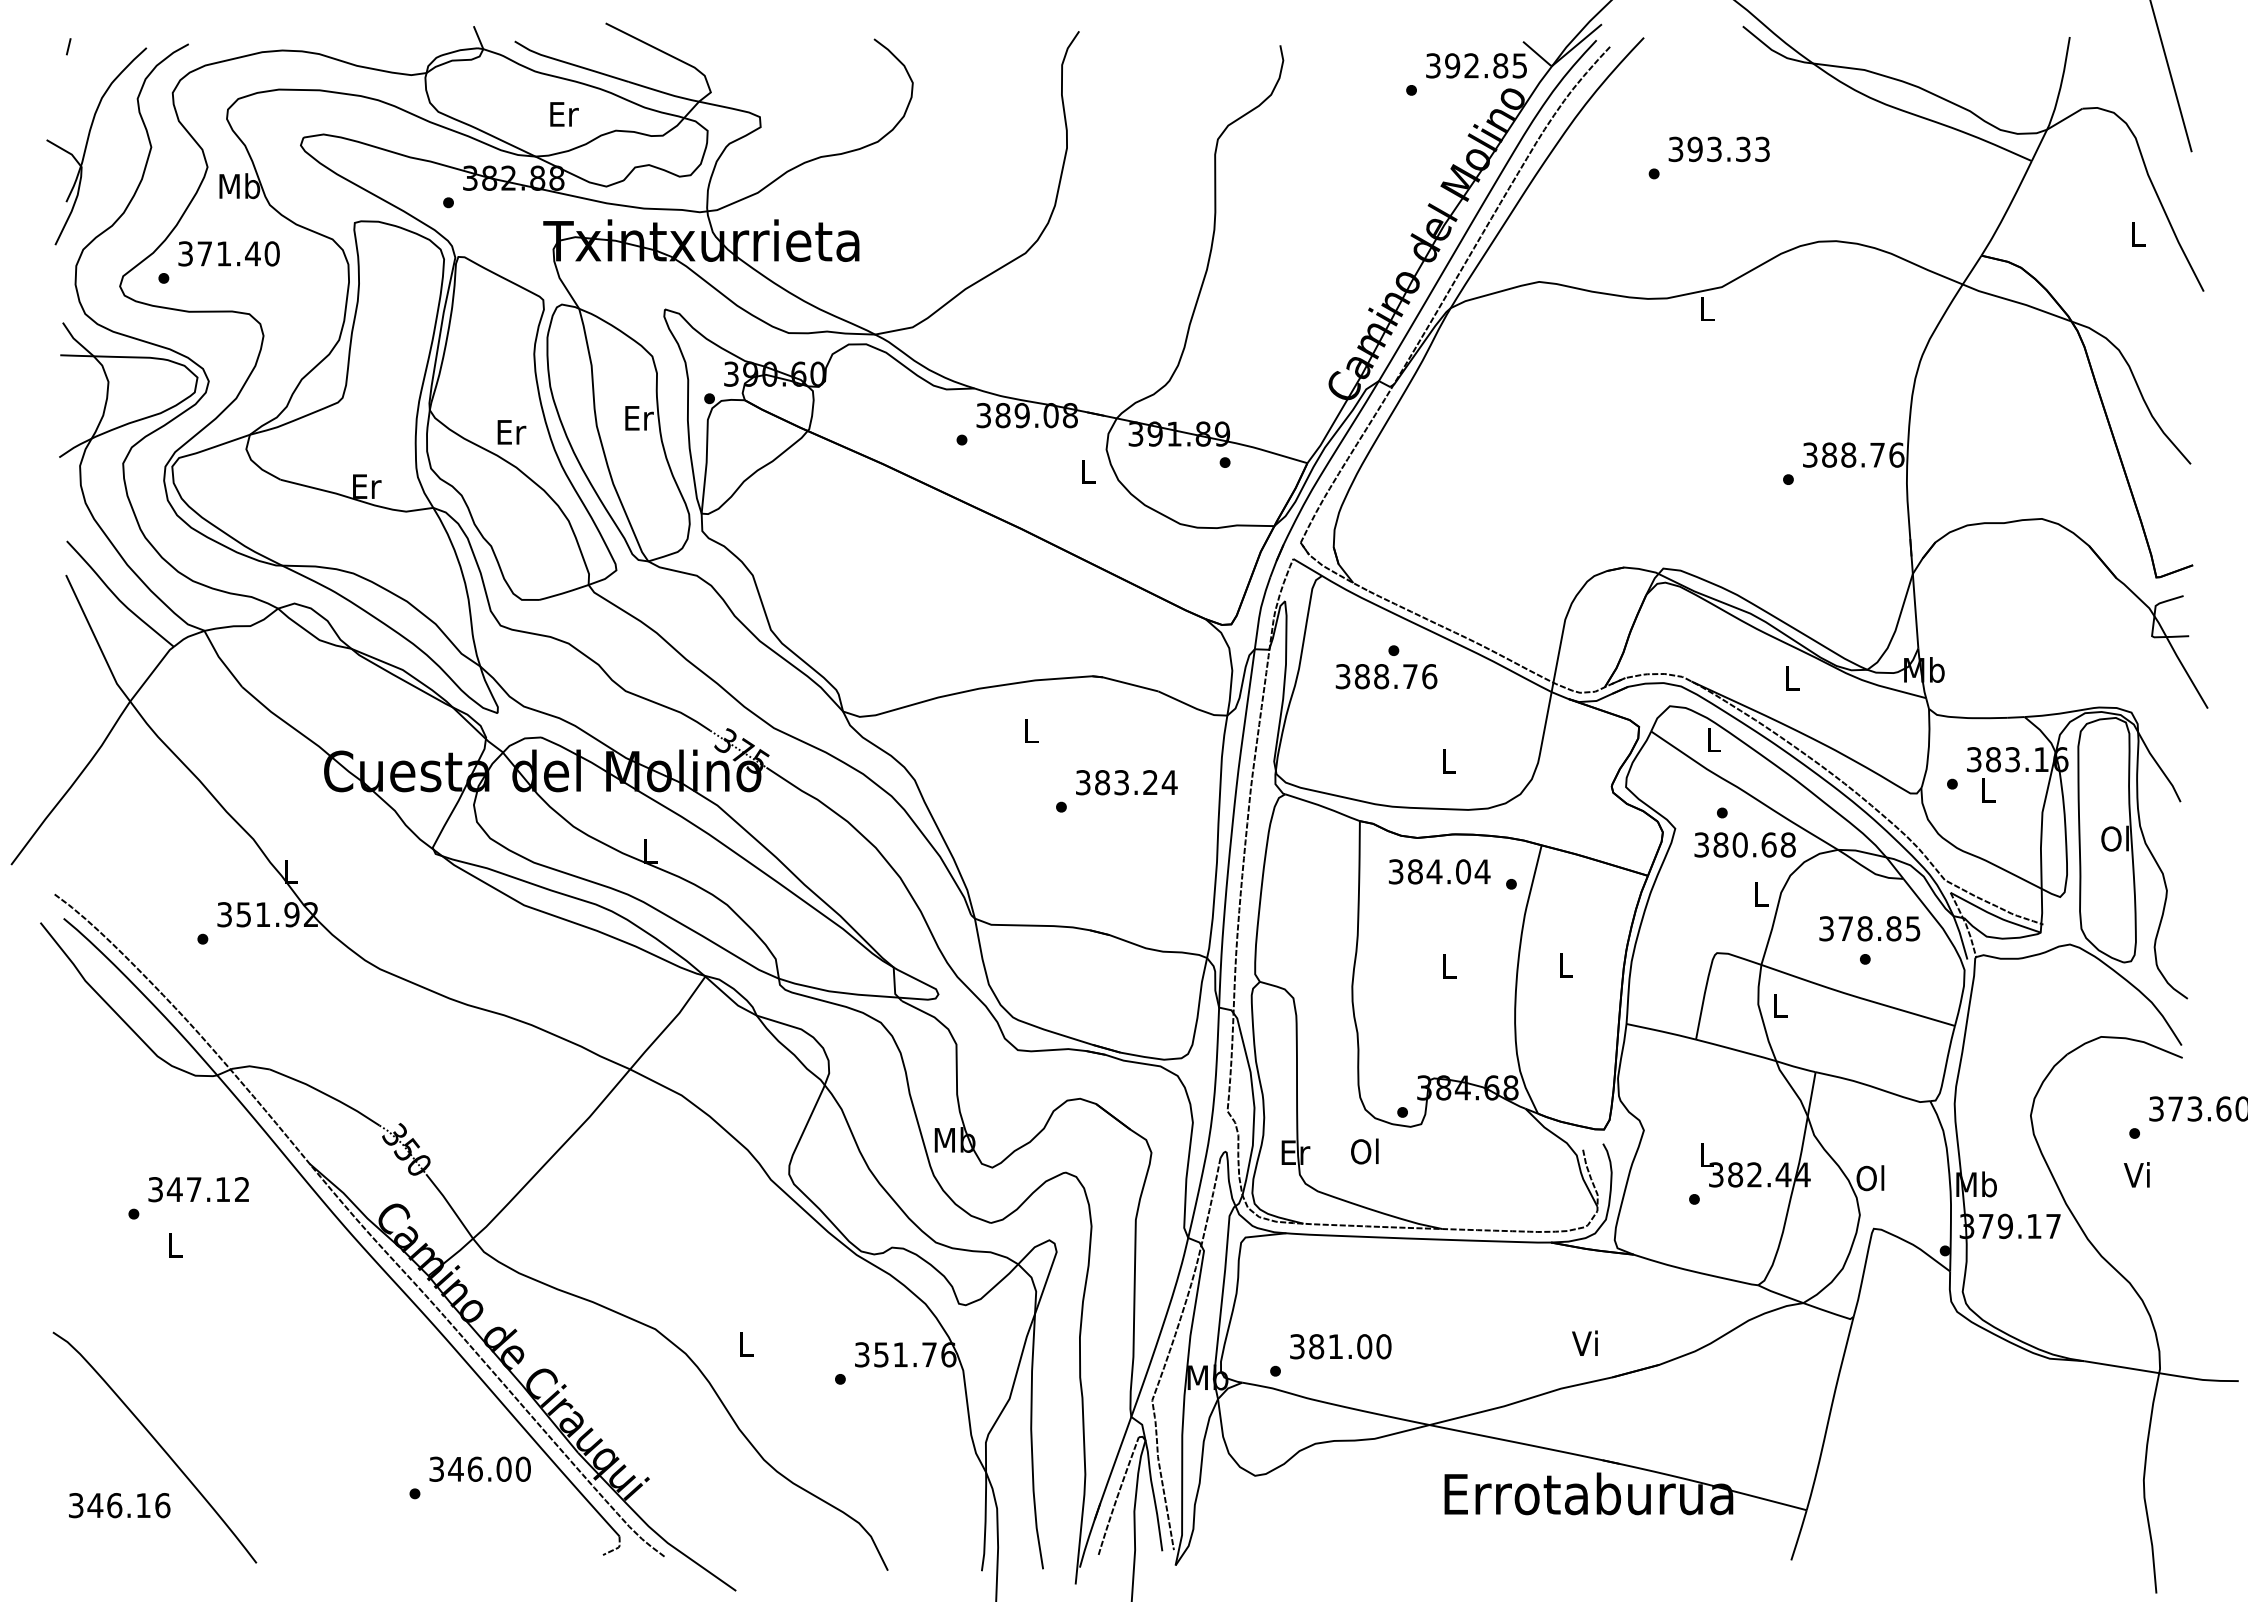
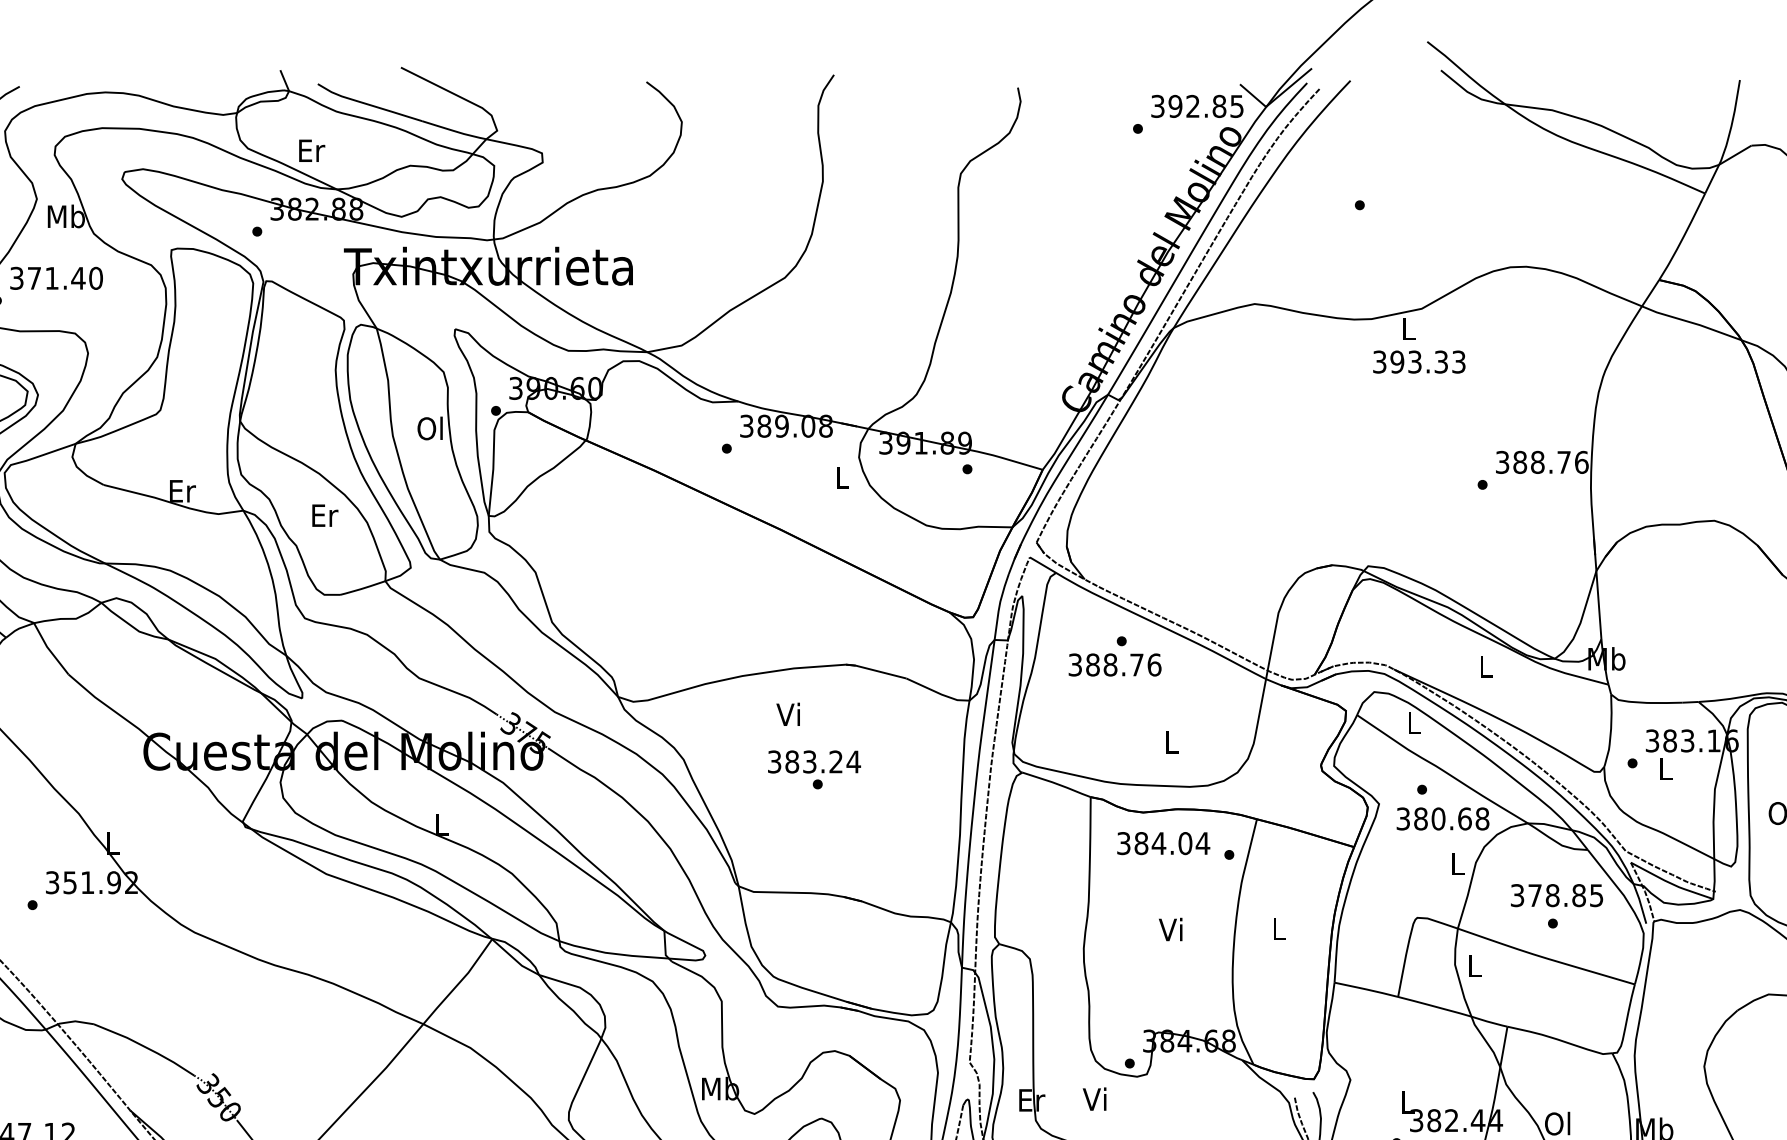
text: (564, 114) -> (312, 150), moved
text: (1718, 149) -> (1418, 362), moved
text: (638, 417) -> (431, 428), Er -> Ol
text: (511, 432) -> (324, 515), moved
text: (1028, 730) -> (787, 714), L -> Vi
text: (1126, 782) -> (814, 761), moved
text: (1447, 965) -> (1170, 929), L -> Vi
text: (1364, 1151) -> (1094, 1099), Ol -> Vi

